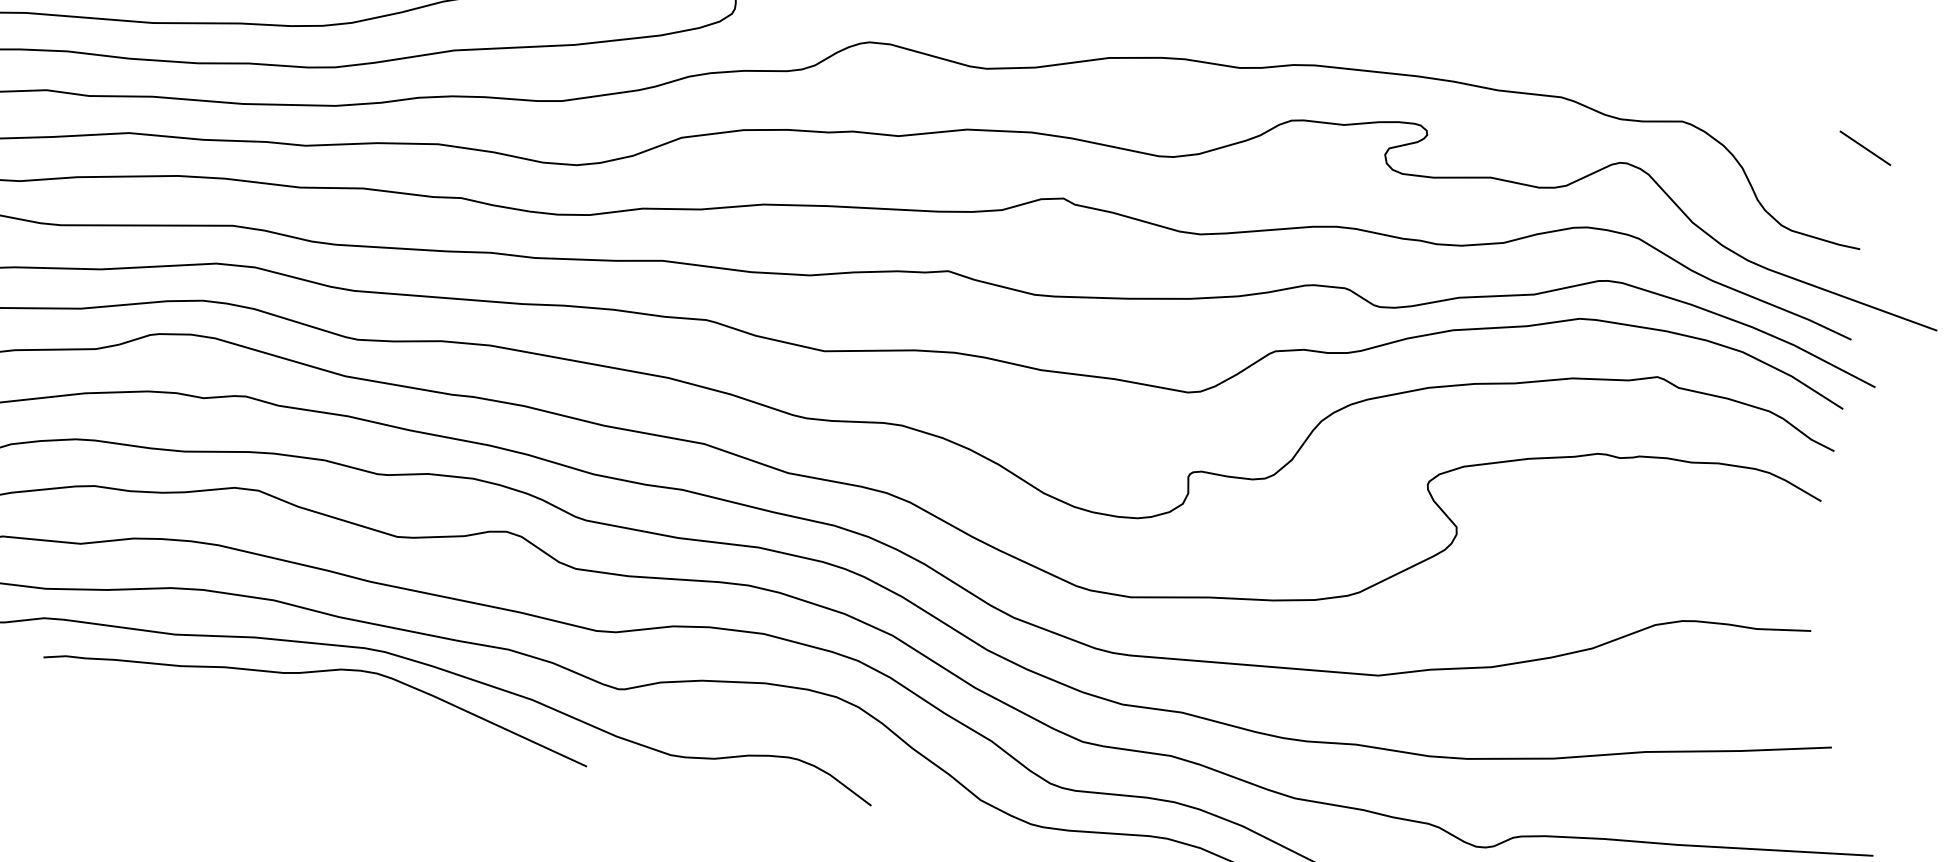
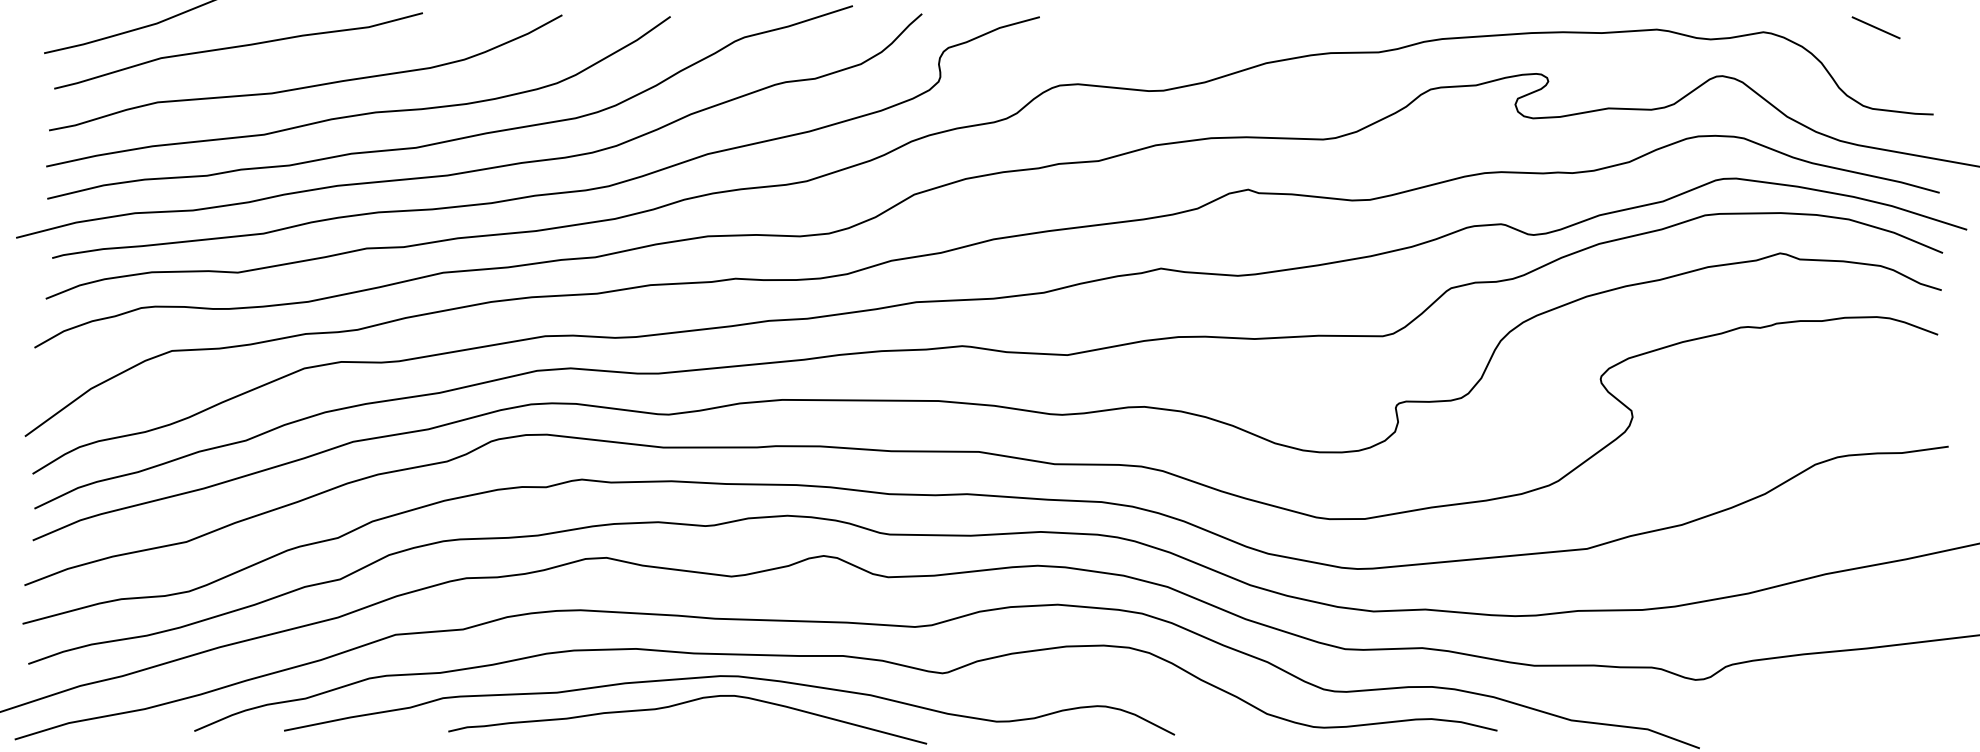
line: (1864, 147) -> (1875, 27), moved

